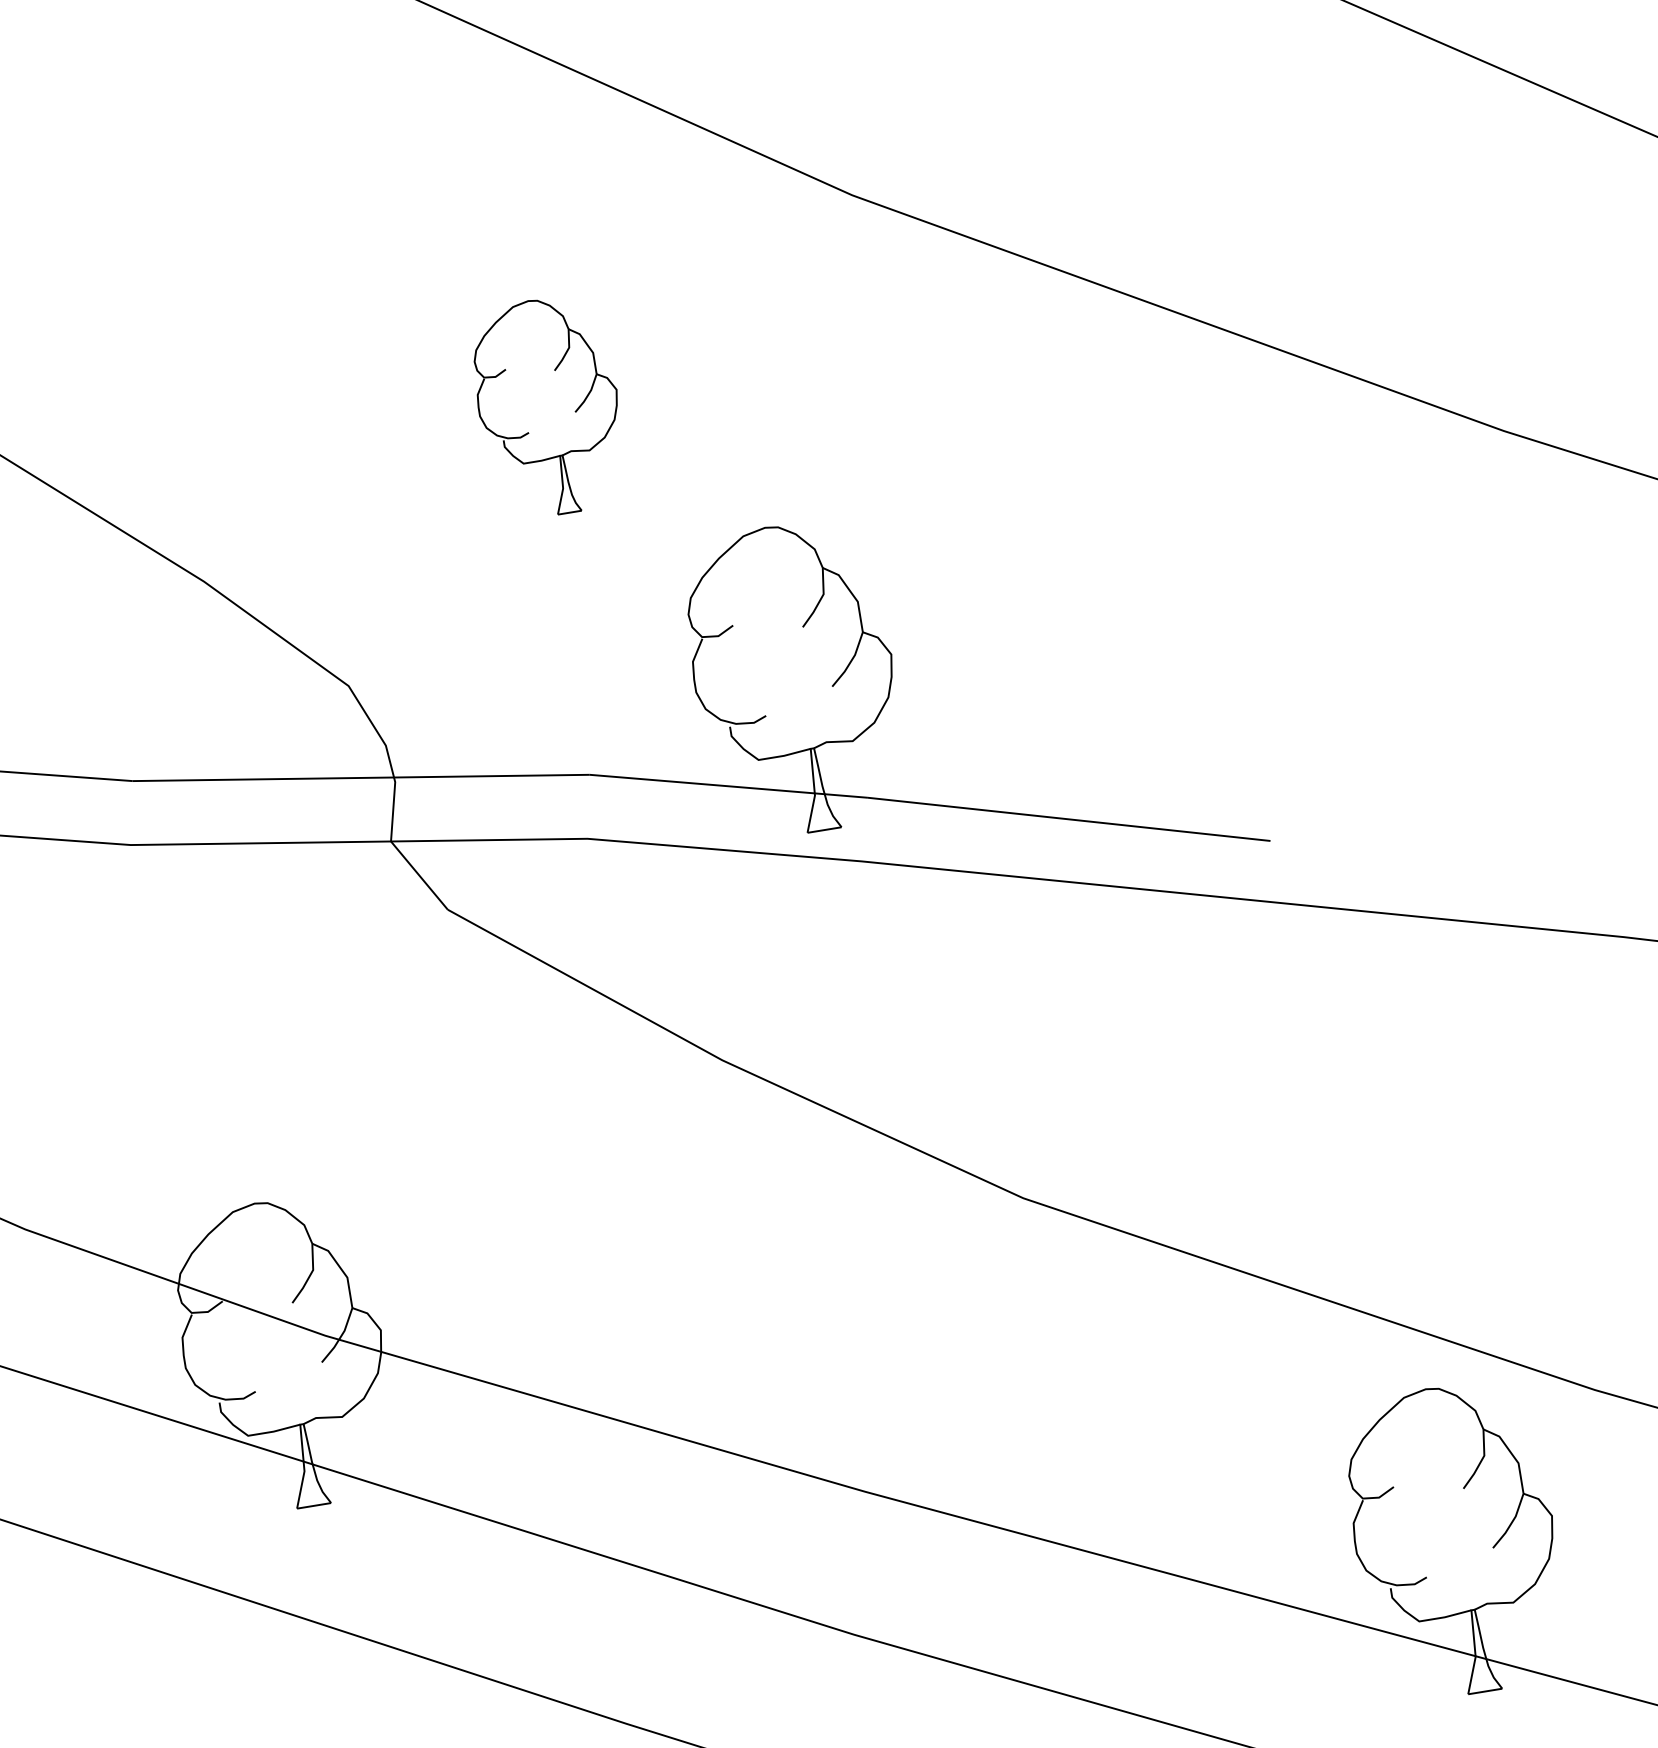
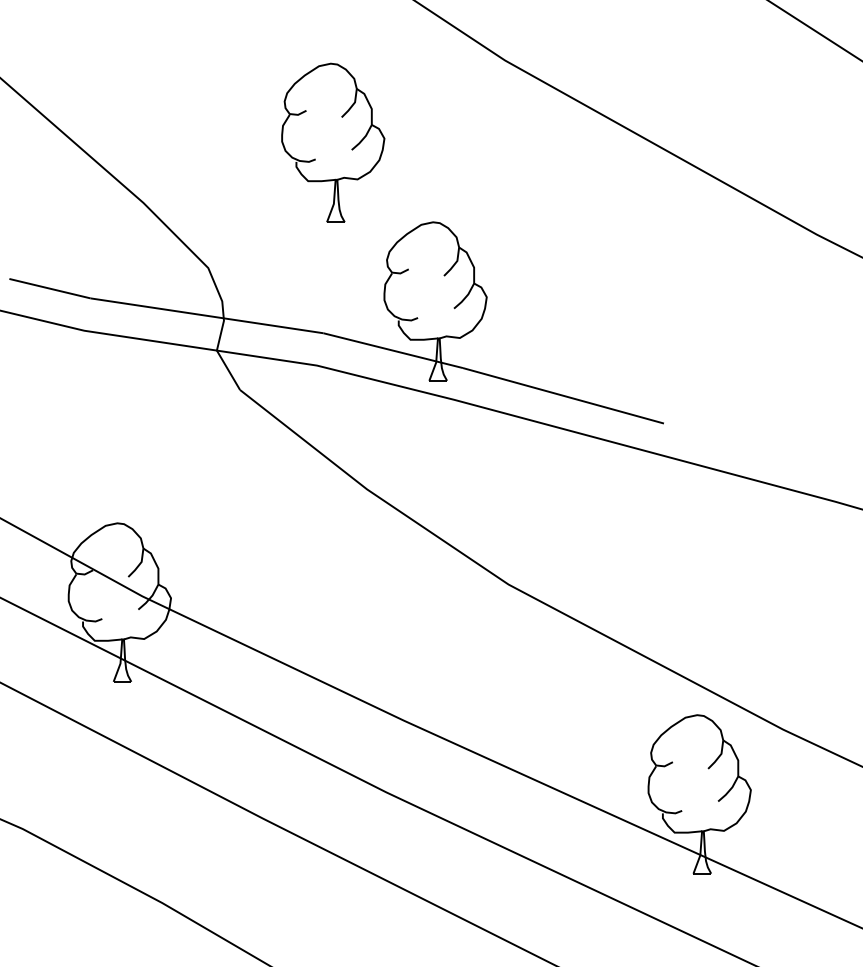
part: (549, 406) -> (333, 142), size x1.43

